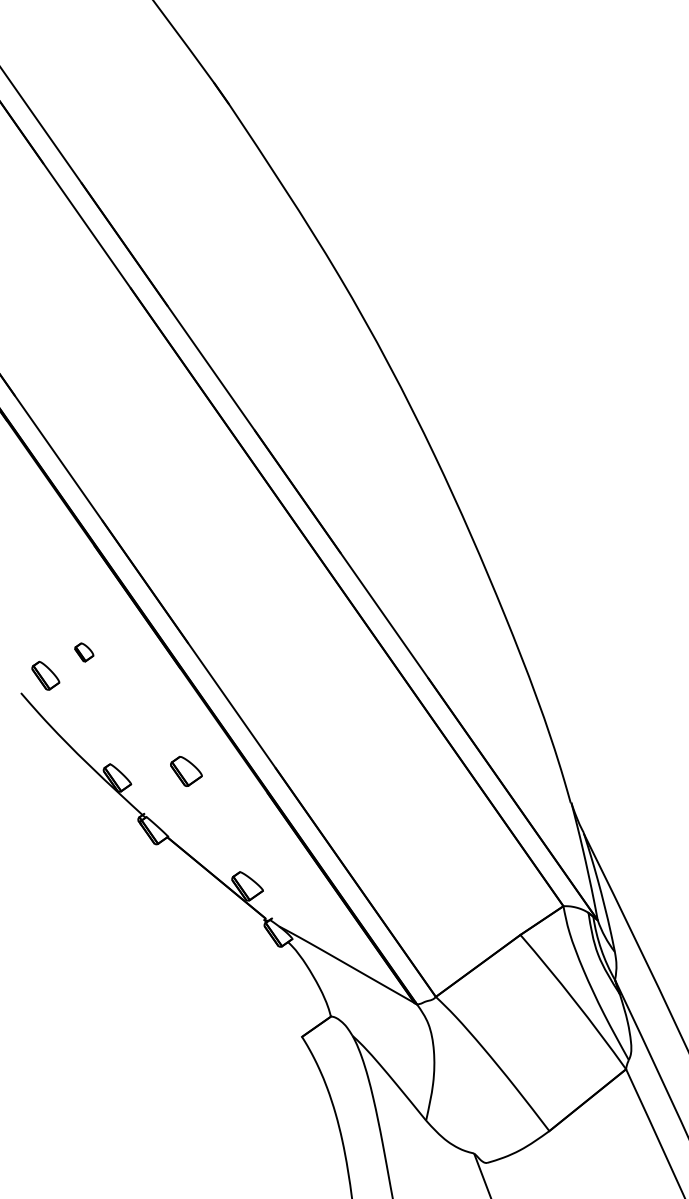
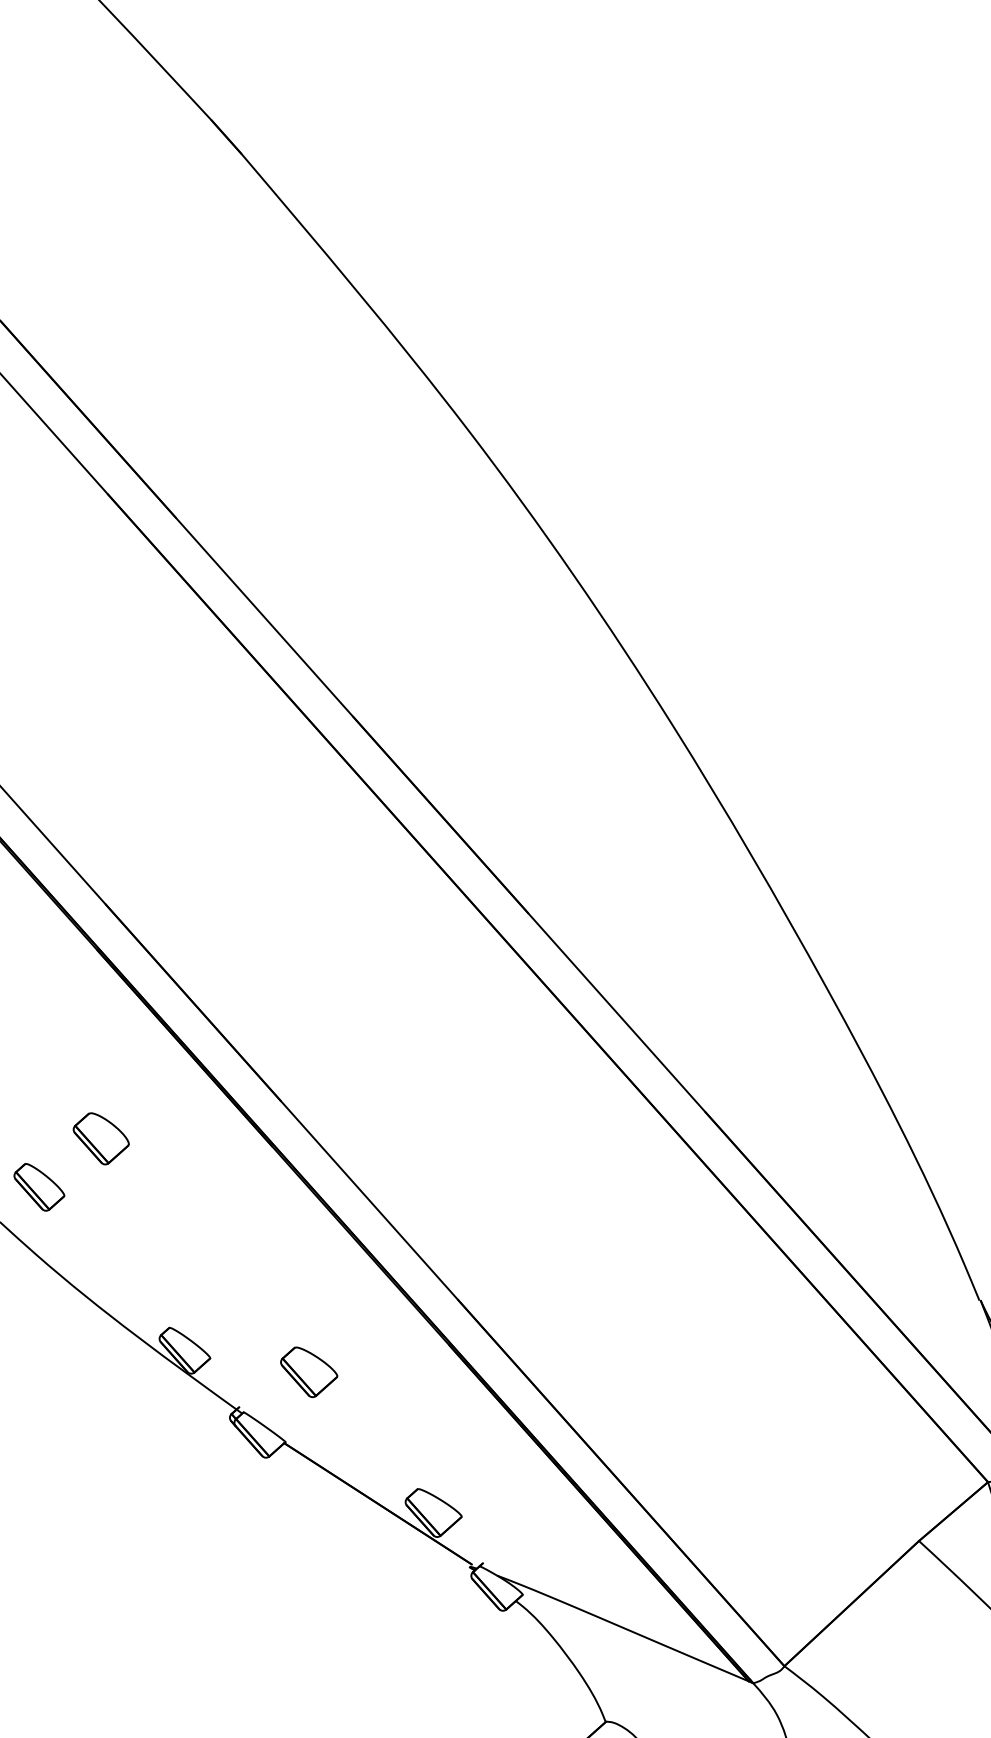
part: (84, 652) -> (102, 1138), size x1.67
part: (186, 771) -> (309, 1371), moved

